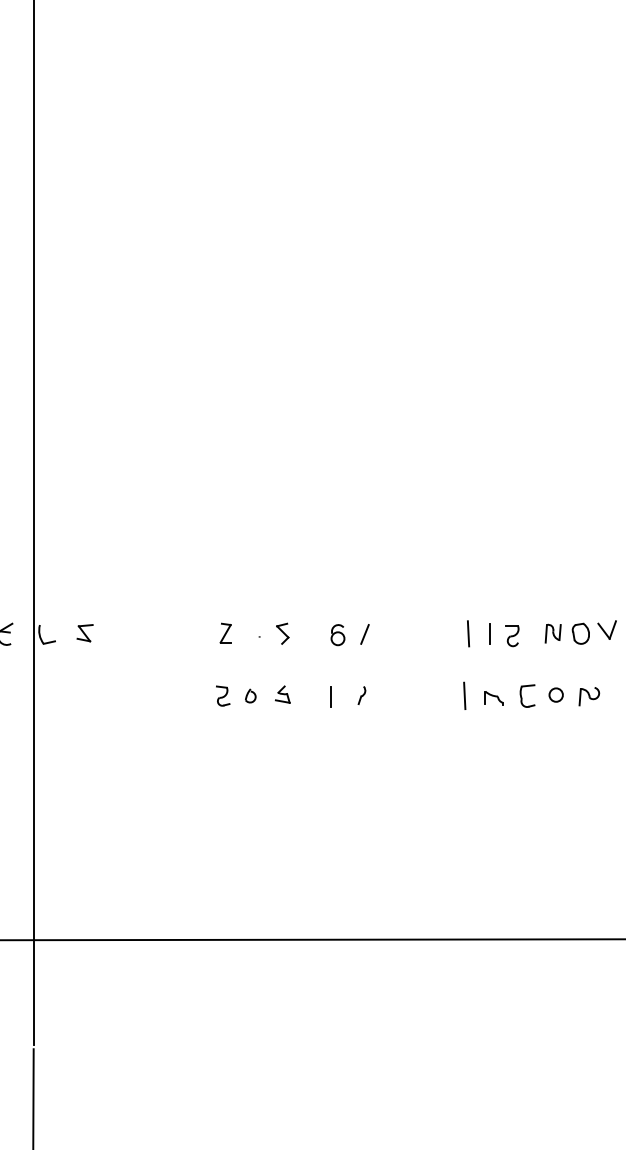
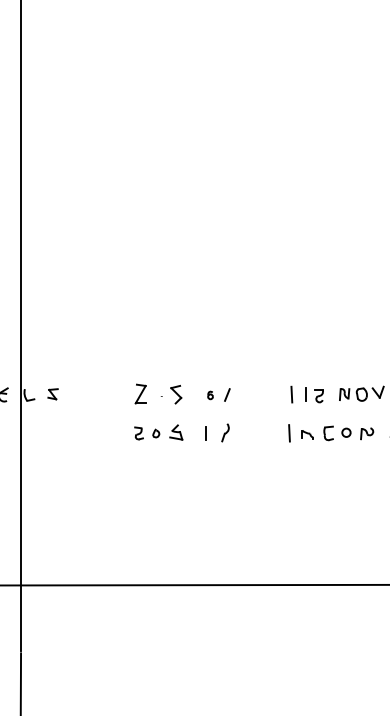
part: (225, 633) -> (140, 394), size x1.6
part: (281, 633) -> (175, 394), size x1.4
part: (337, 635) -> (210, 395), size x0.6
part: (281, 694) -> (175, 432), size x1.4
part: (361, 696) -> (225, 433), size x1.6

